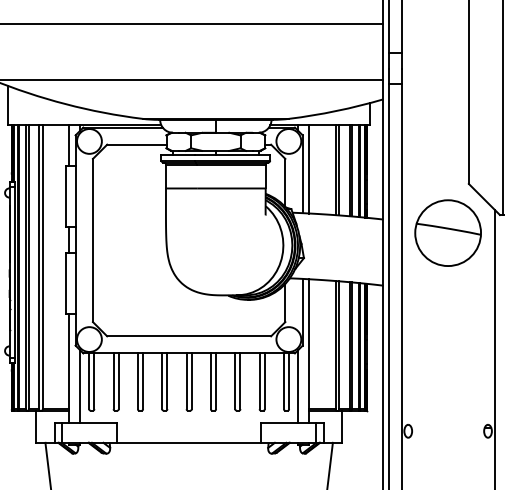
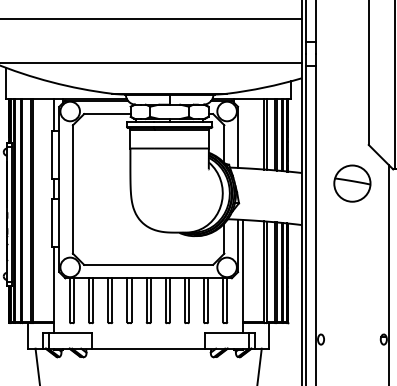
line: (309, 169) -> (243, 133), removed
part: (447, 232) -> (351, 183), size x0.7
line: (80, 386) -> (63, 304), removed
line: (298, 386) -> (234, 304), removed

